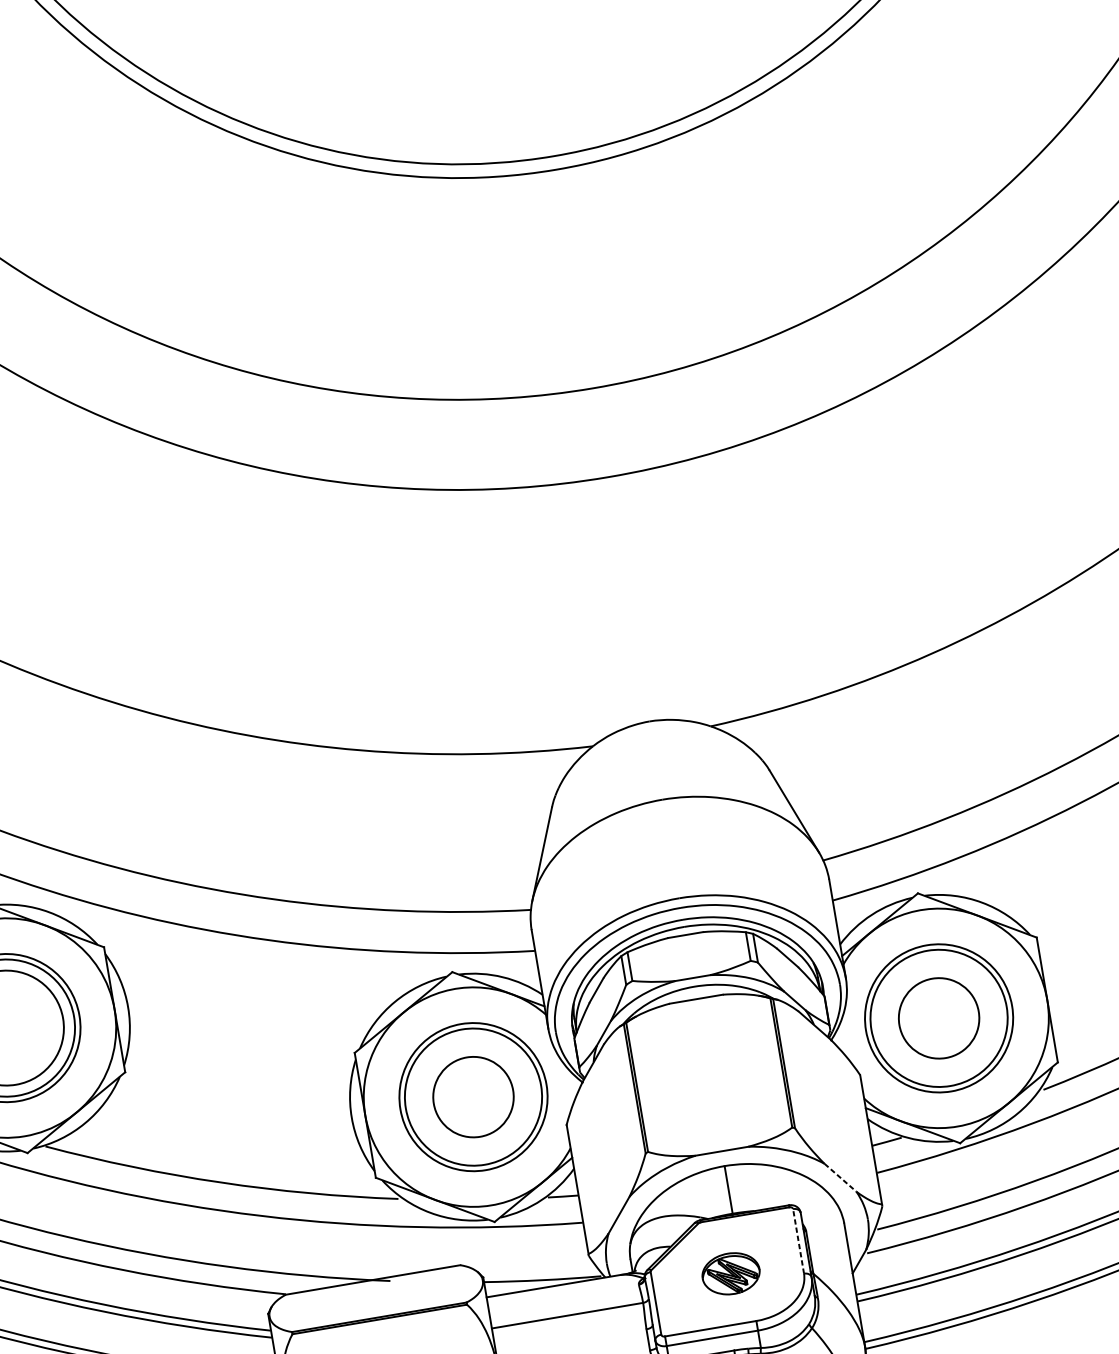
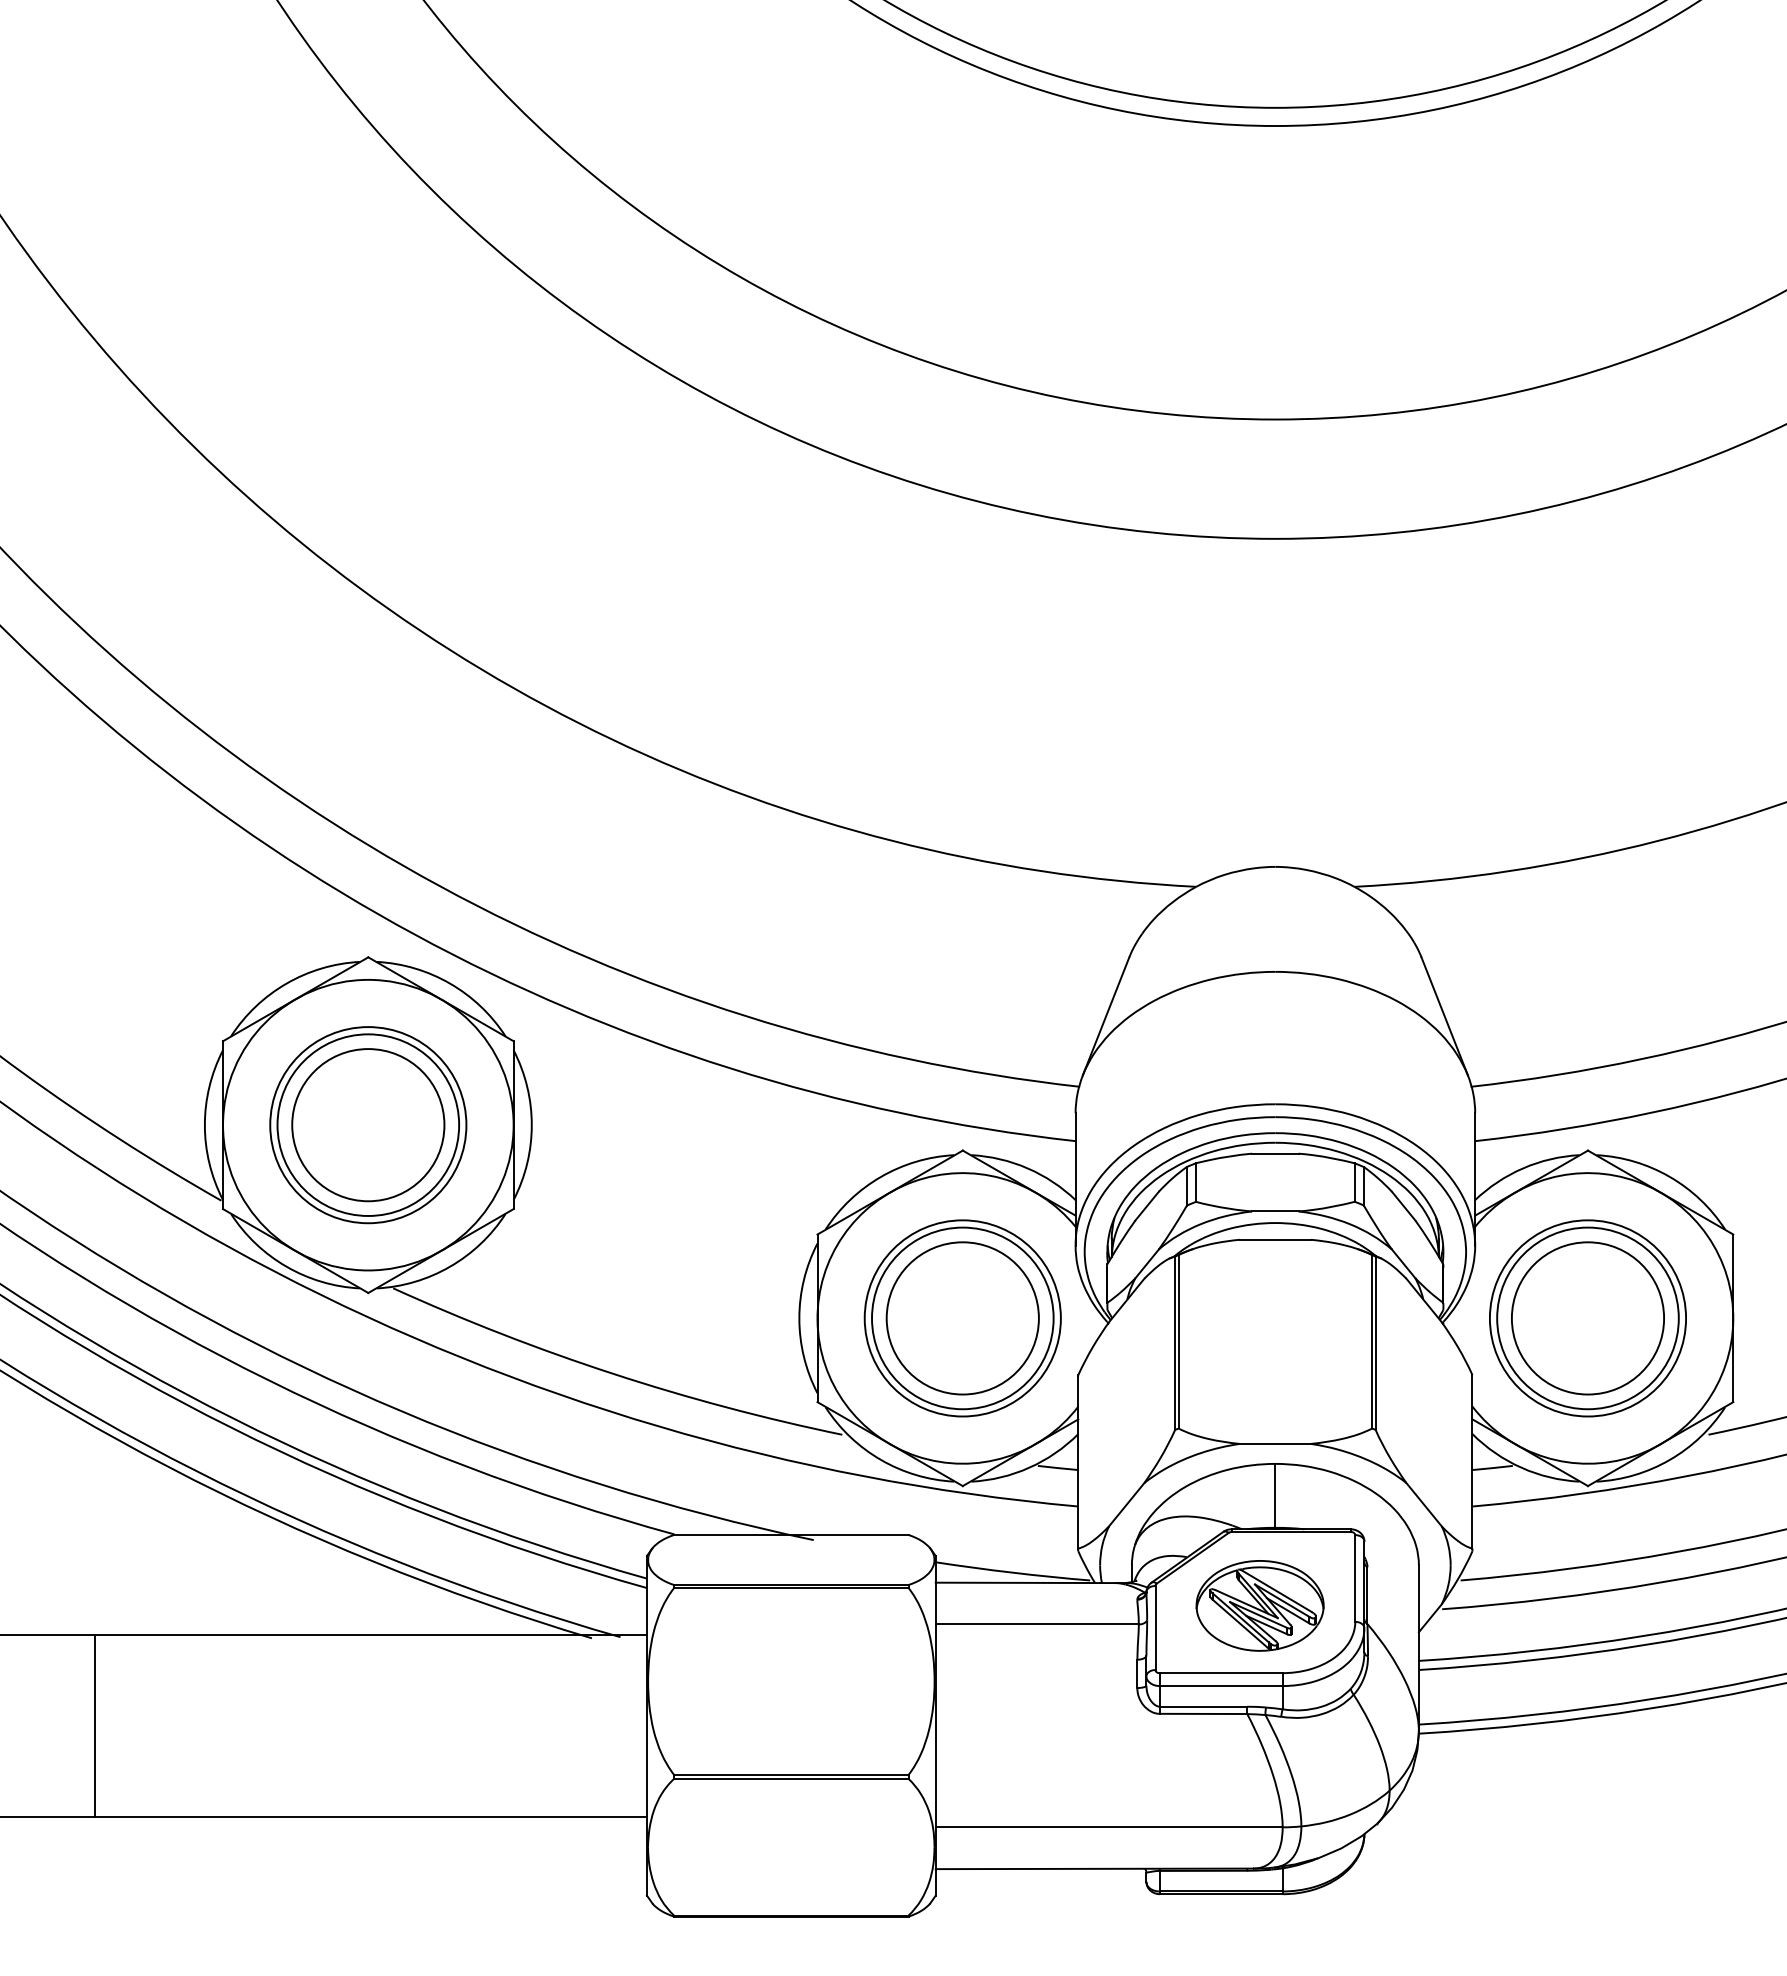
circle: (938, 1018) -> (1587, 1318), size x1.43
circle: (473, 1097) -> (962, 1318), size x1.43
line: (840, 1178) -> (1424, 1505), dashed -> solid
line: (798, 1241) -> (1355, 1578), dashed -> solid
part: (730, 1273) -> (1259, 1605), size x1.67

